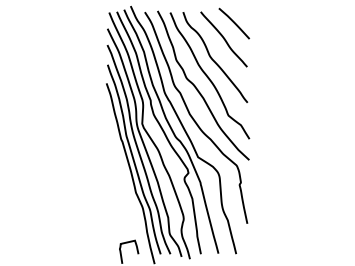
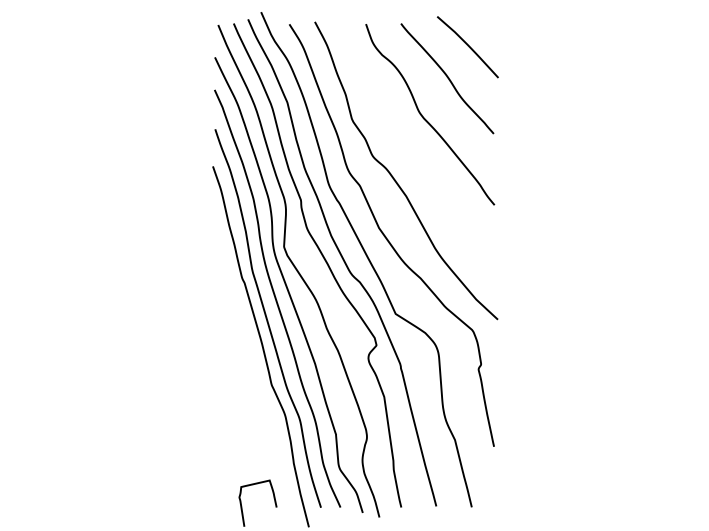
curve: (208, 76) -> (416, 152), removed

